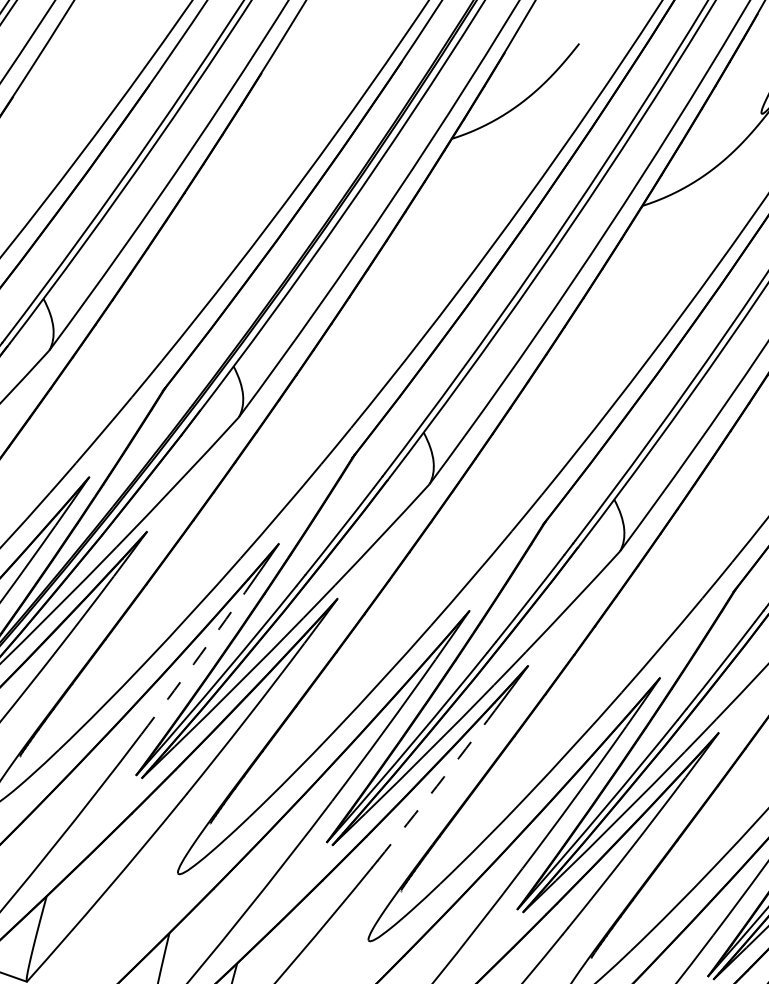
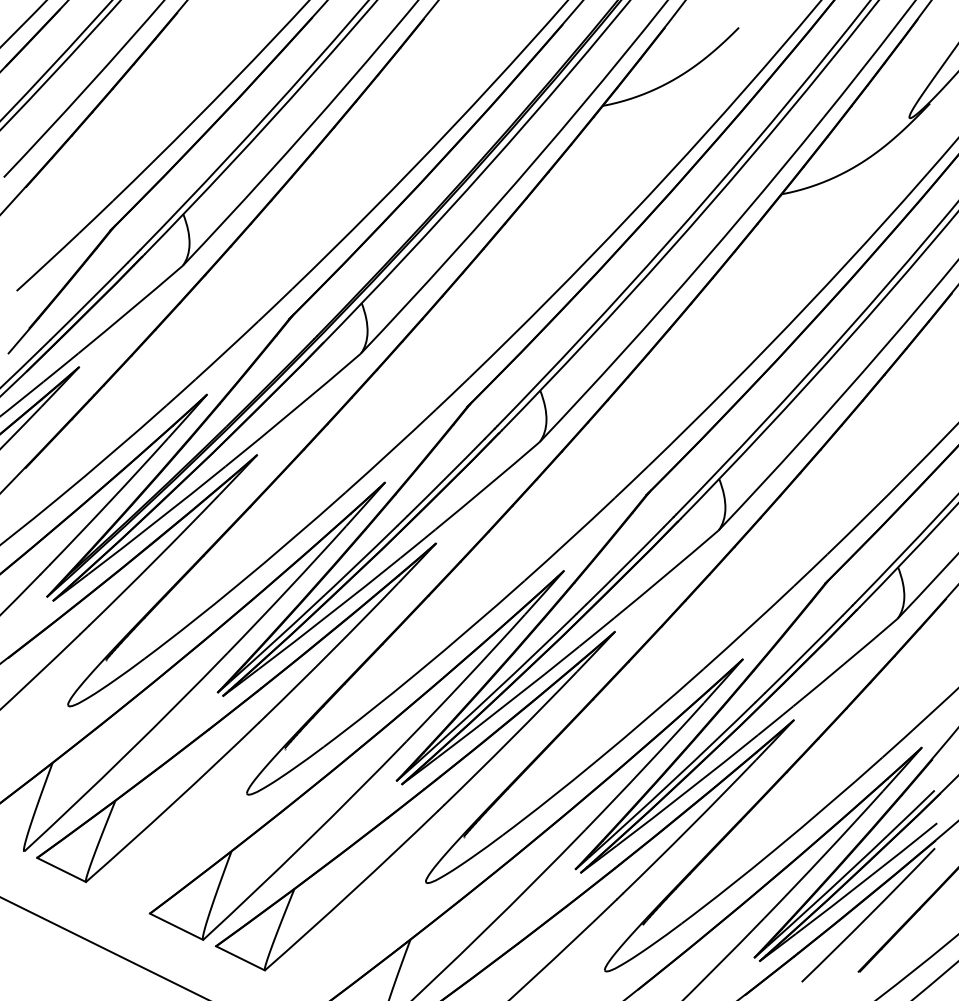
arc: (193, 664) -> (287, 590), dashed -> solid
arc: (437, 786) -> (511, 739), dashed -> solid

